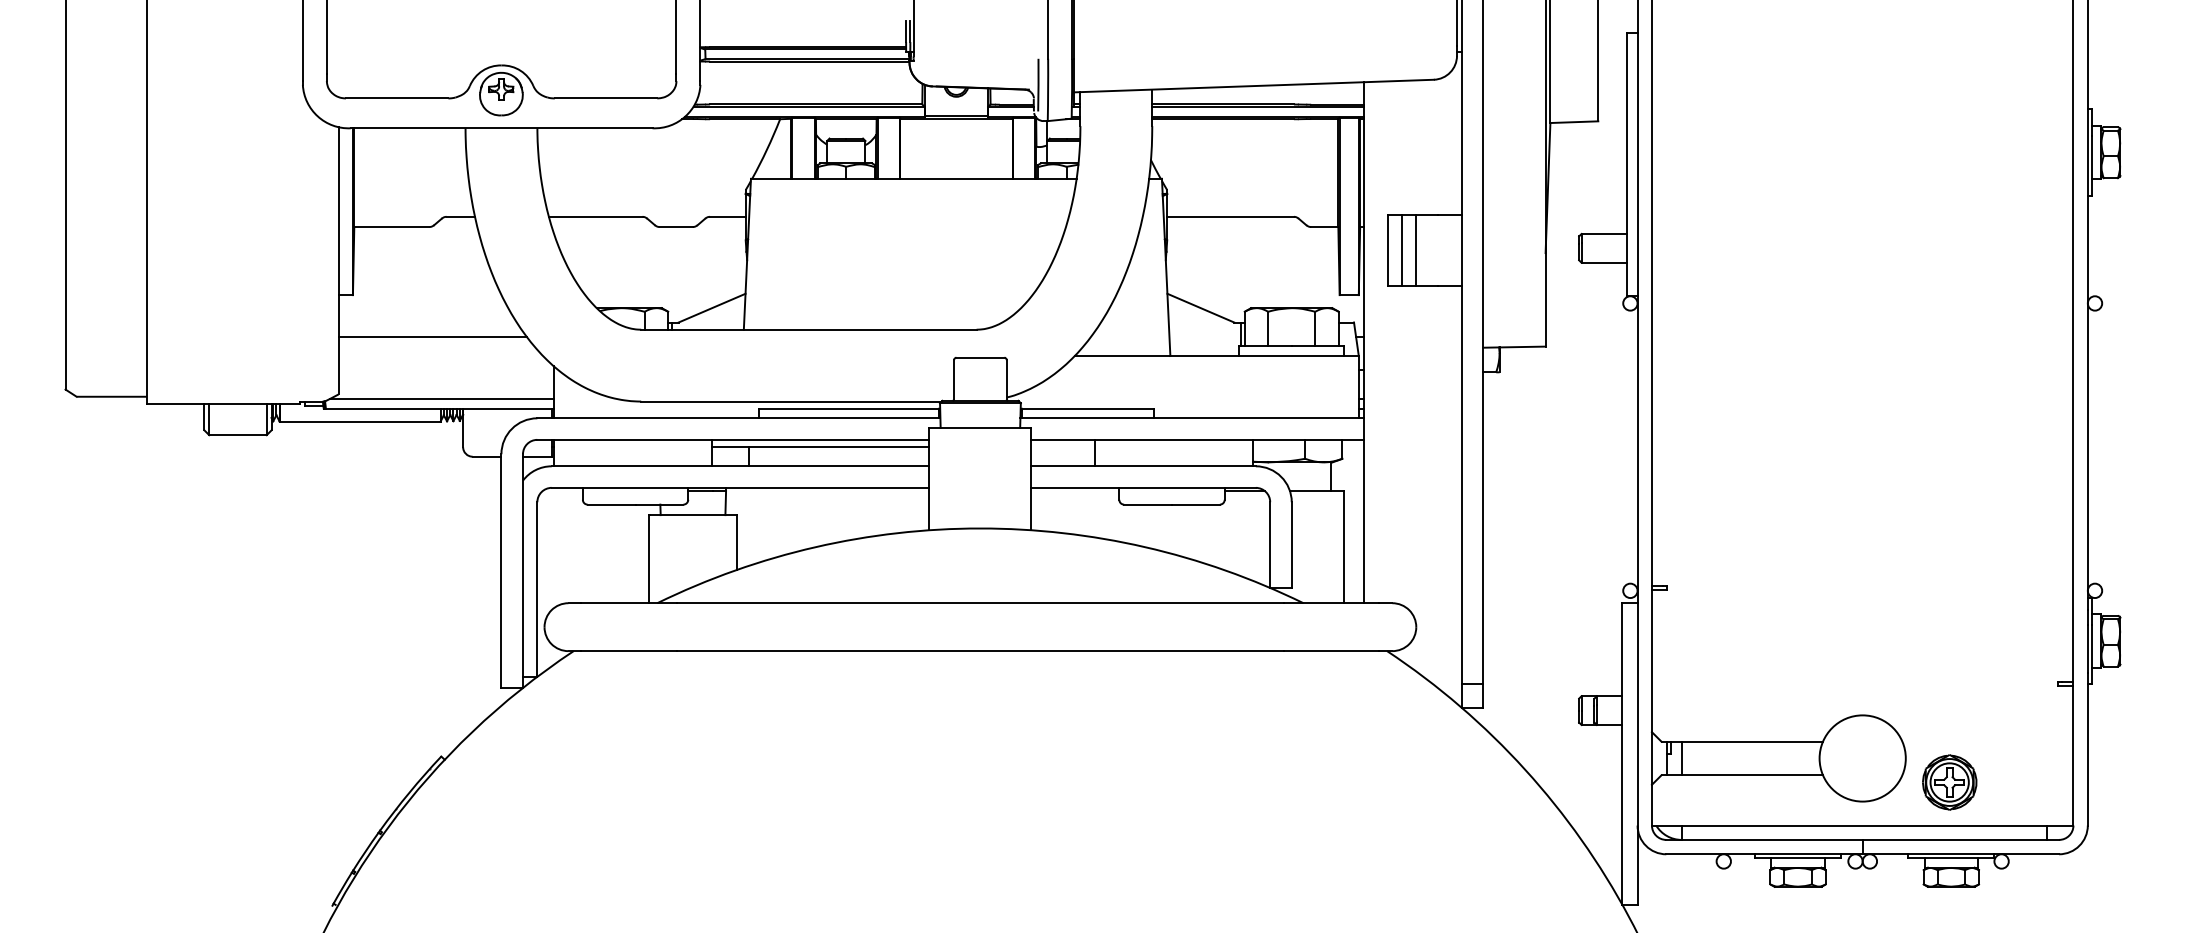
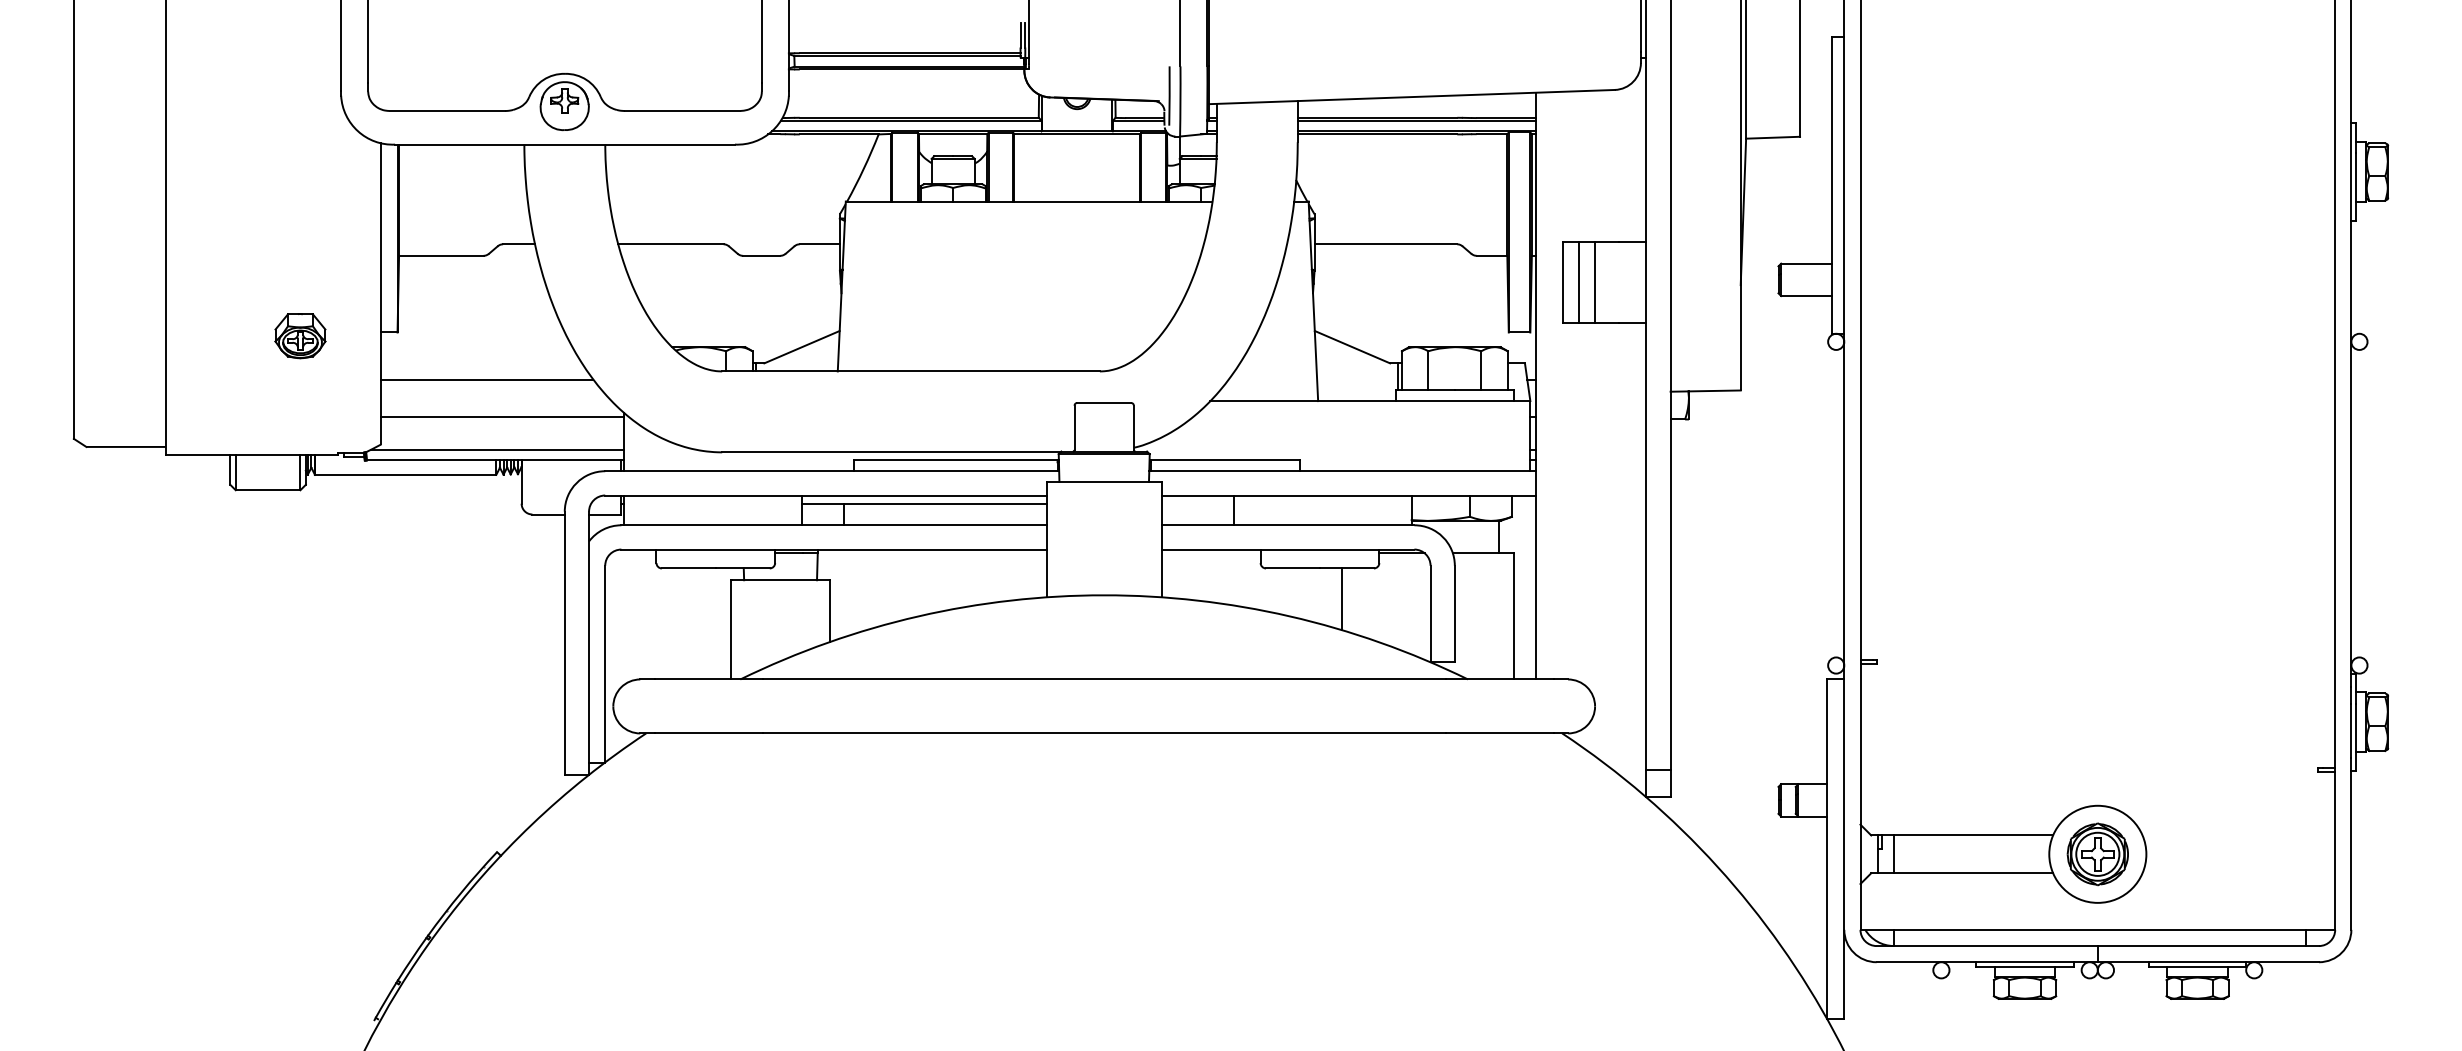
part: (266, 297) -> (300, 335), added
line: (446, 370) -> (502, 417), added
line: (1191, 531) -> (1341, 598), added
part: (1949, 782) -> (2097, 854), moved

